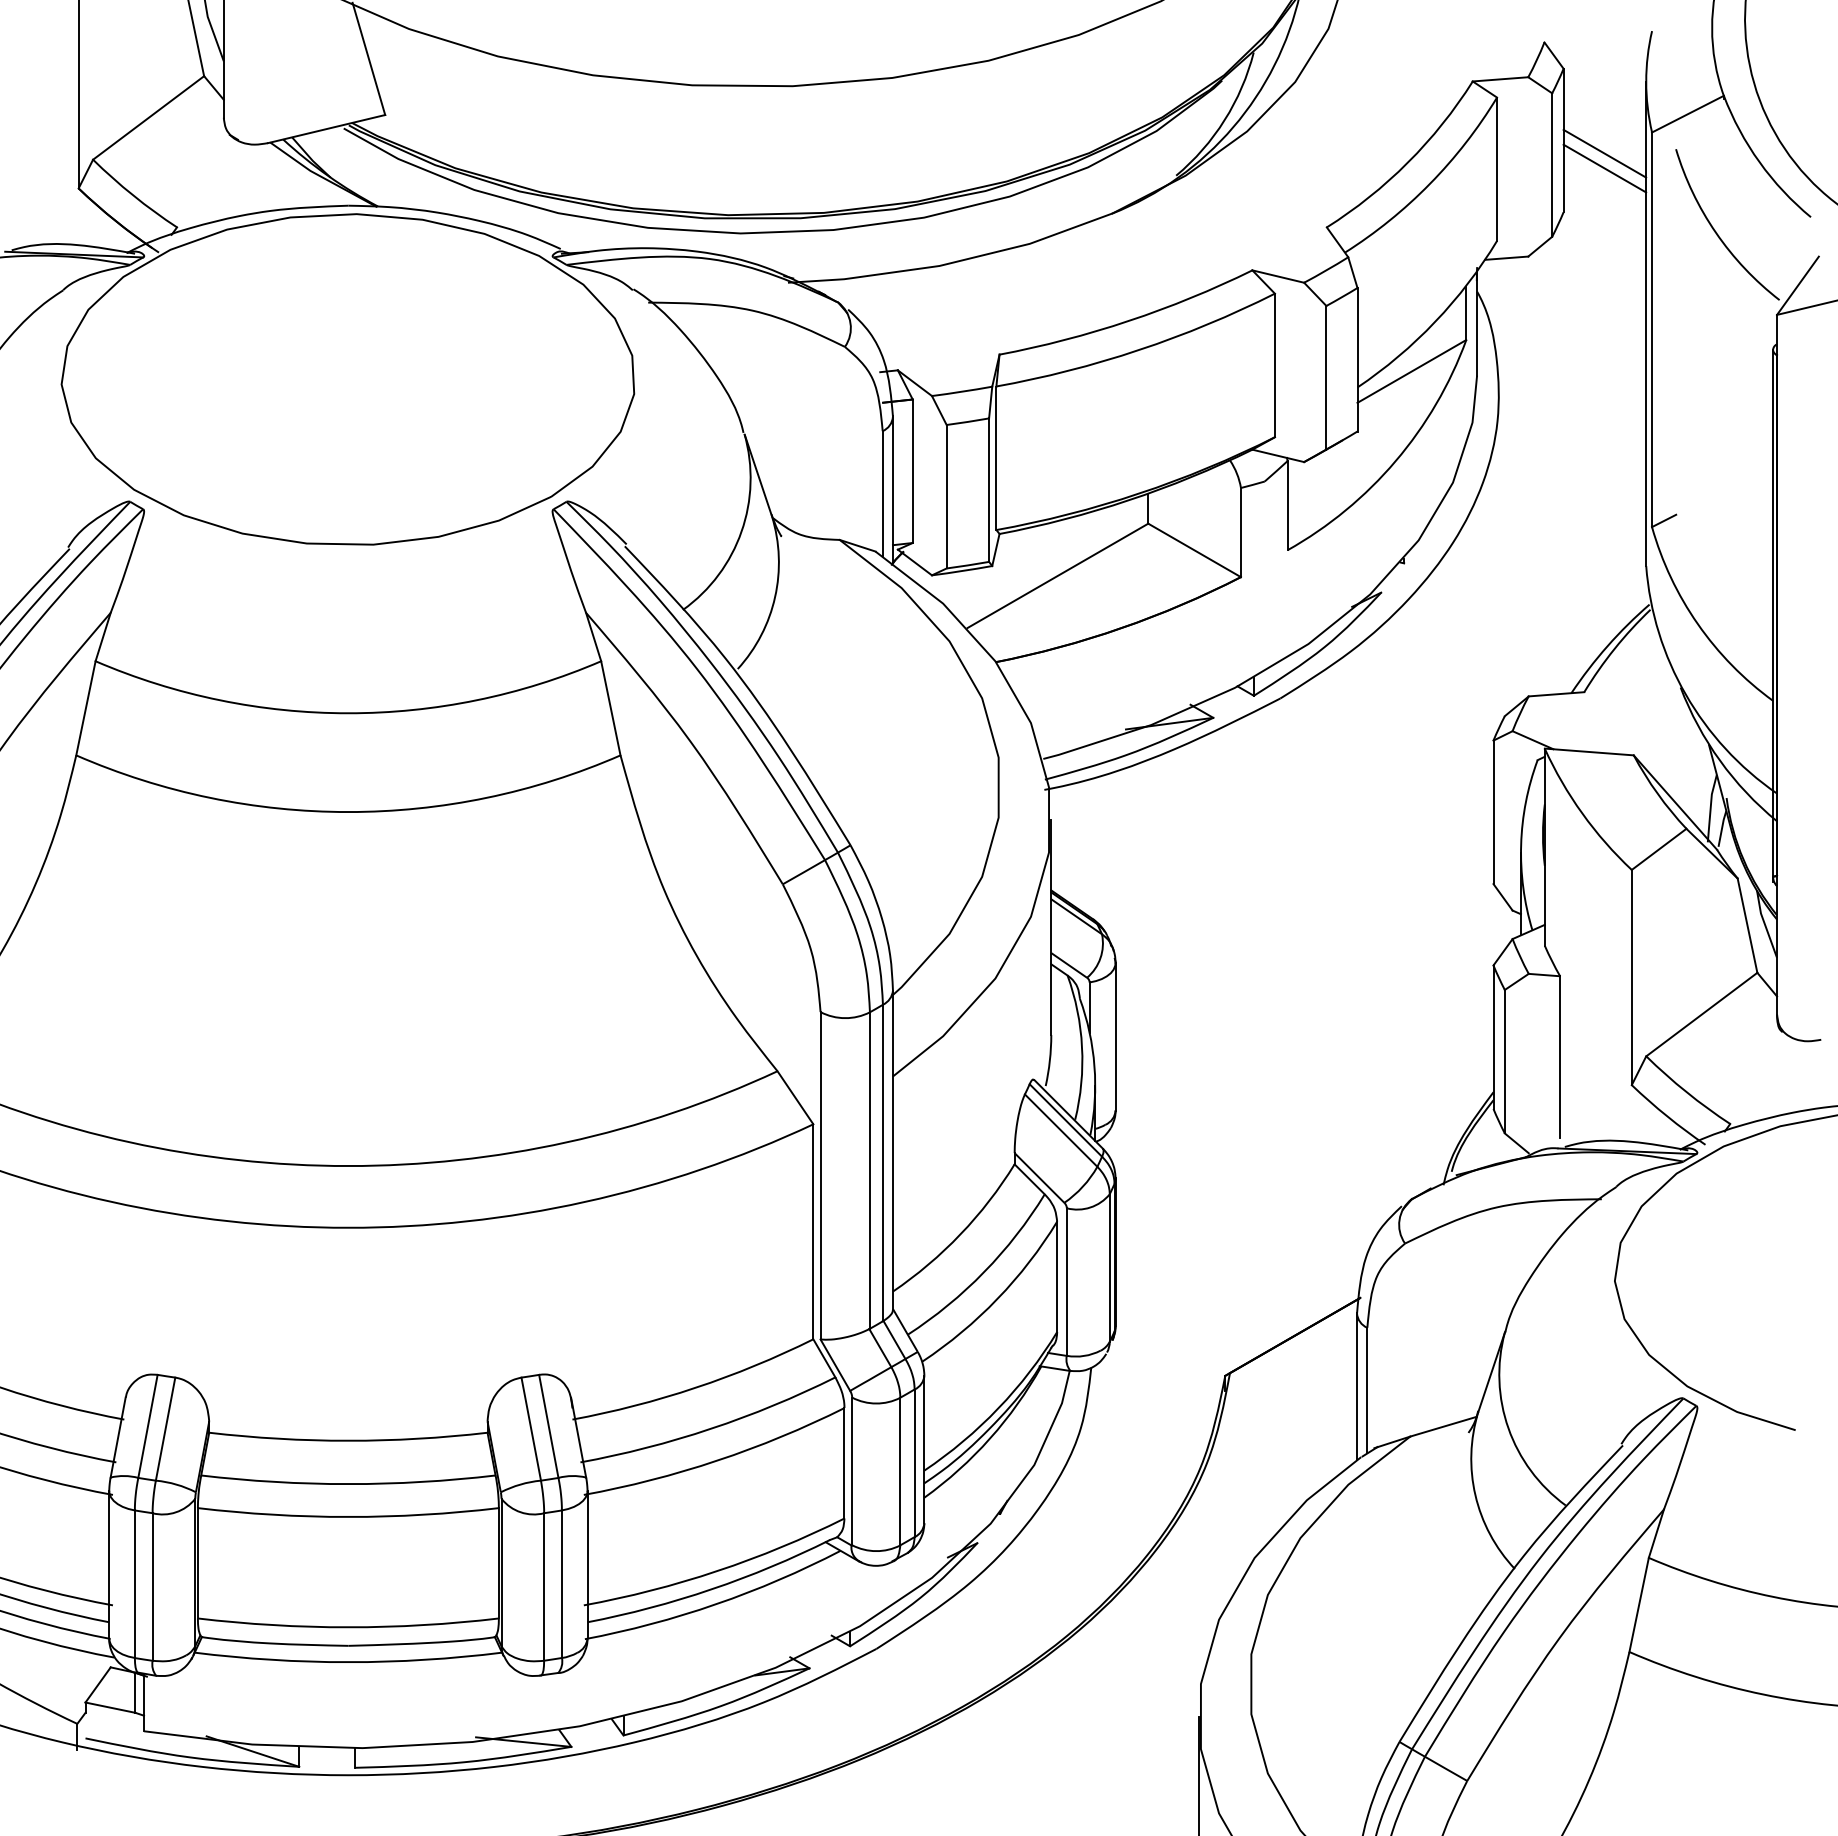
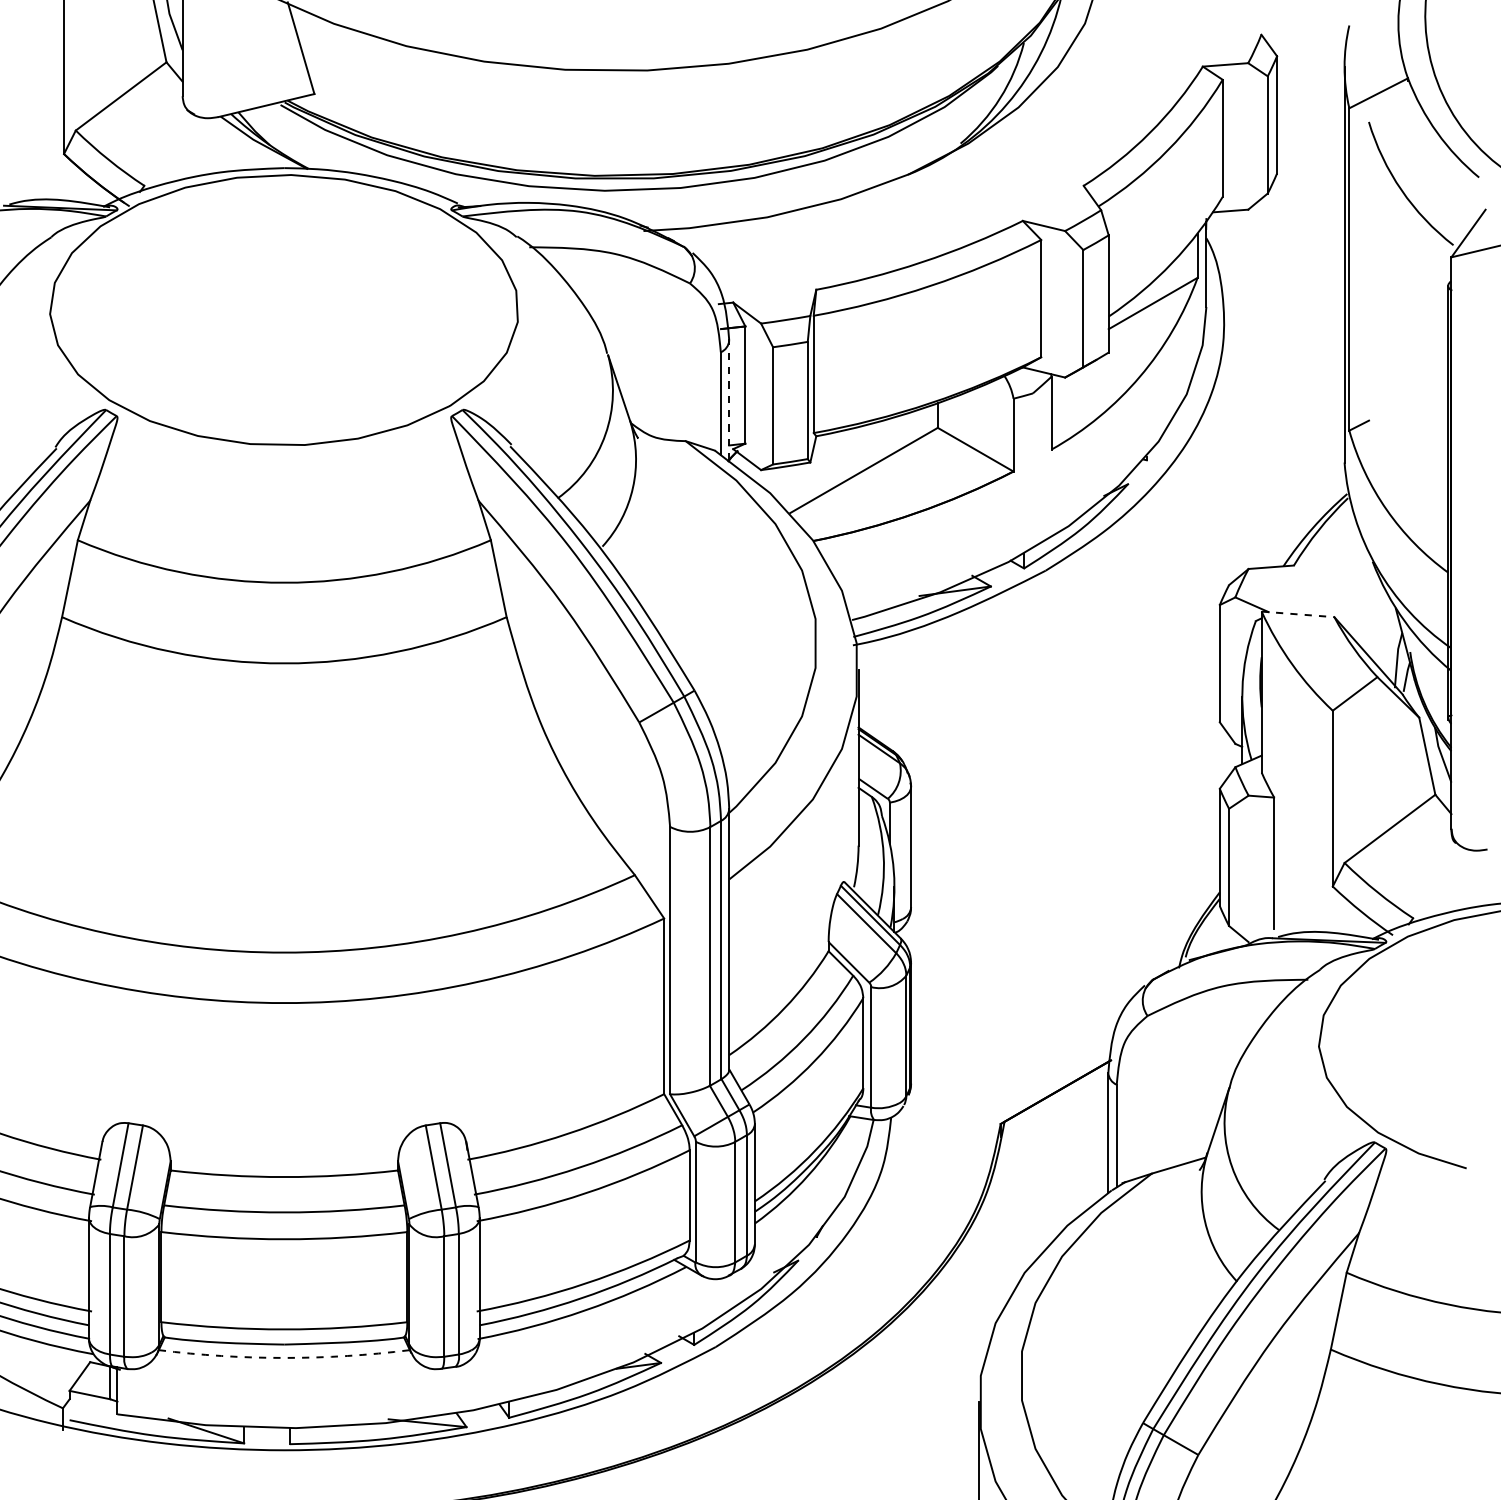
line: (1604, 153) -> (1310, 125), removed
line: (1604, 168) -> (1310, 137), removed
line: (892, 489) -> (728, 399), solid -> dashed
line: (1589, 751) -> (1298, 613), solid -> dashed
arc: (348, 1662) -> (284, 1358), solid -> dashed

